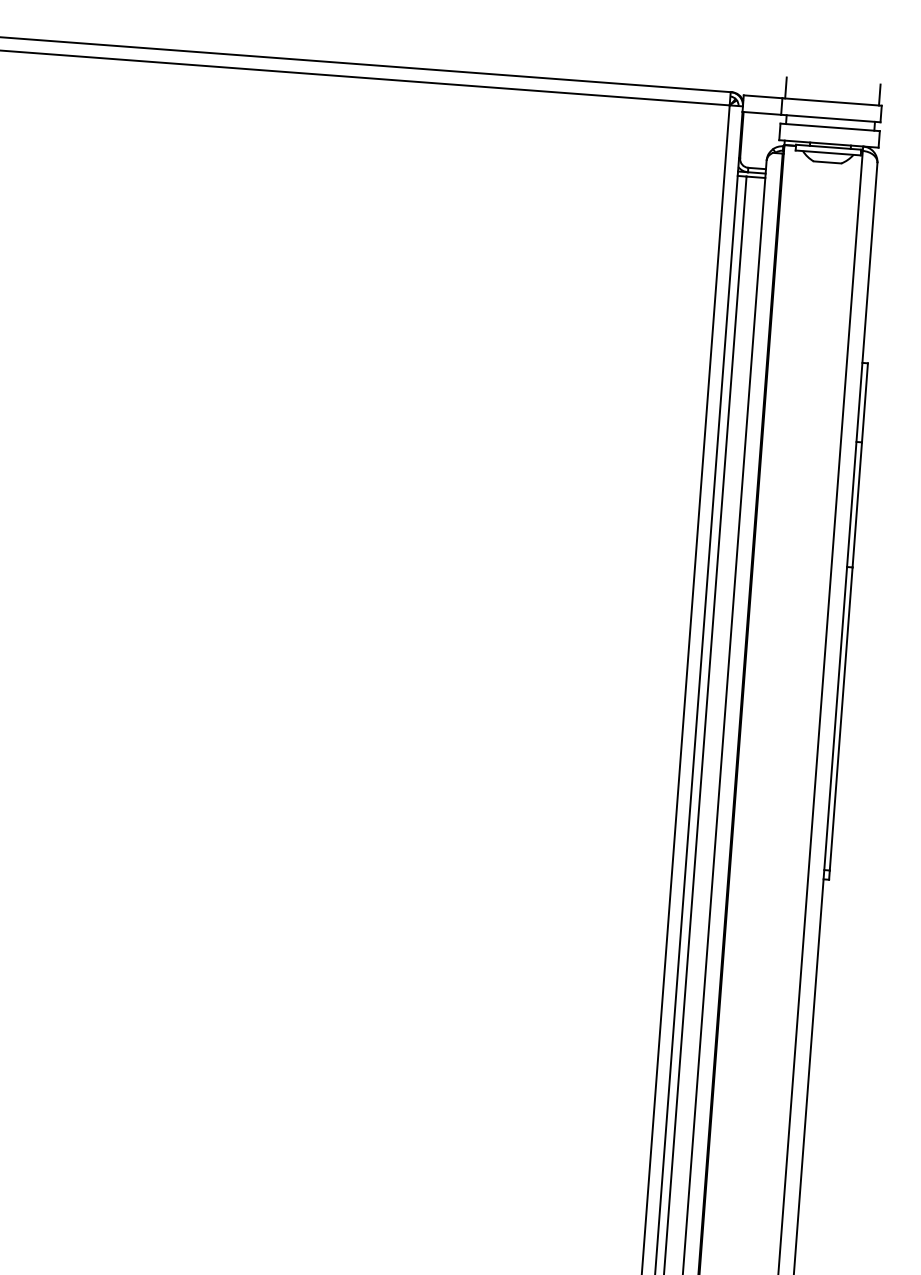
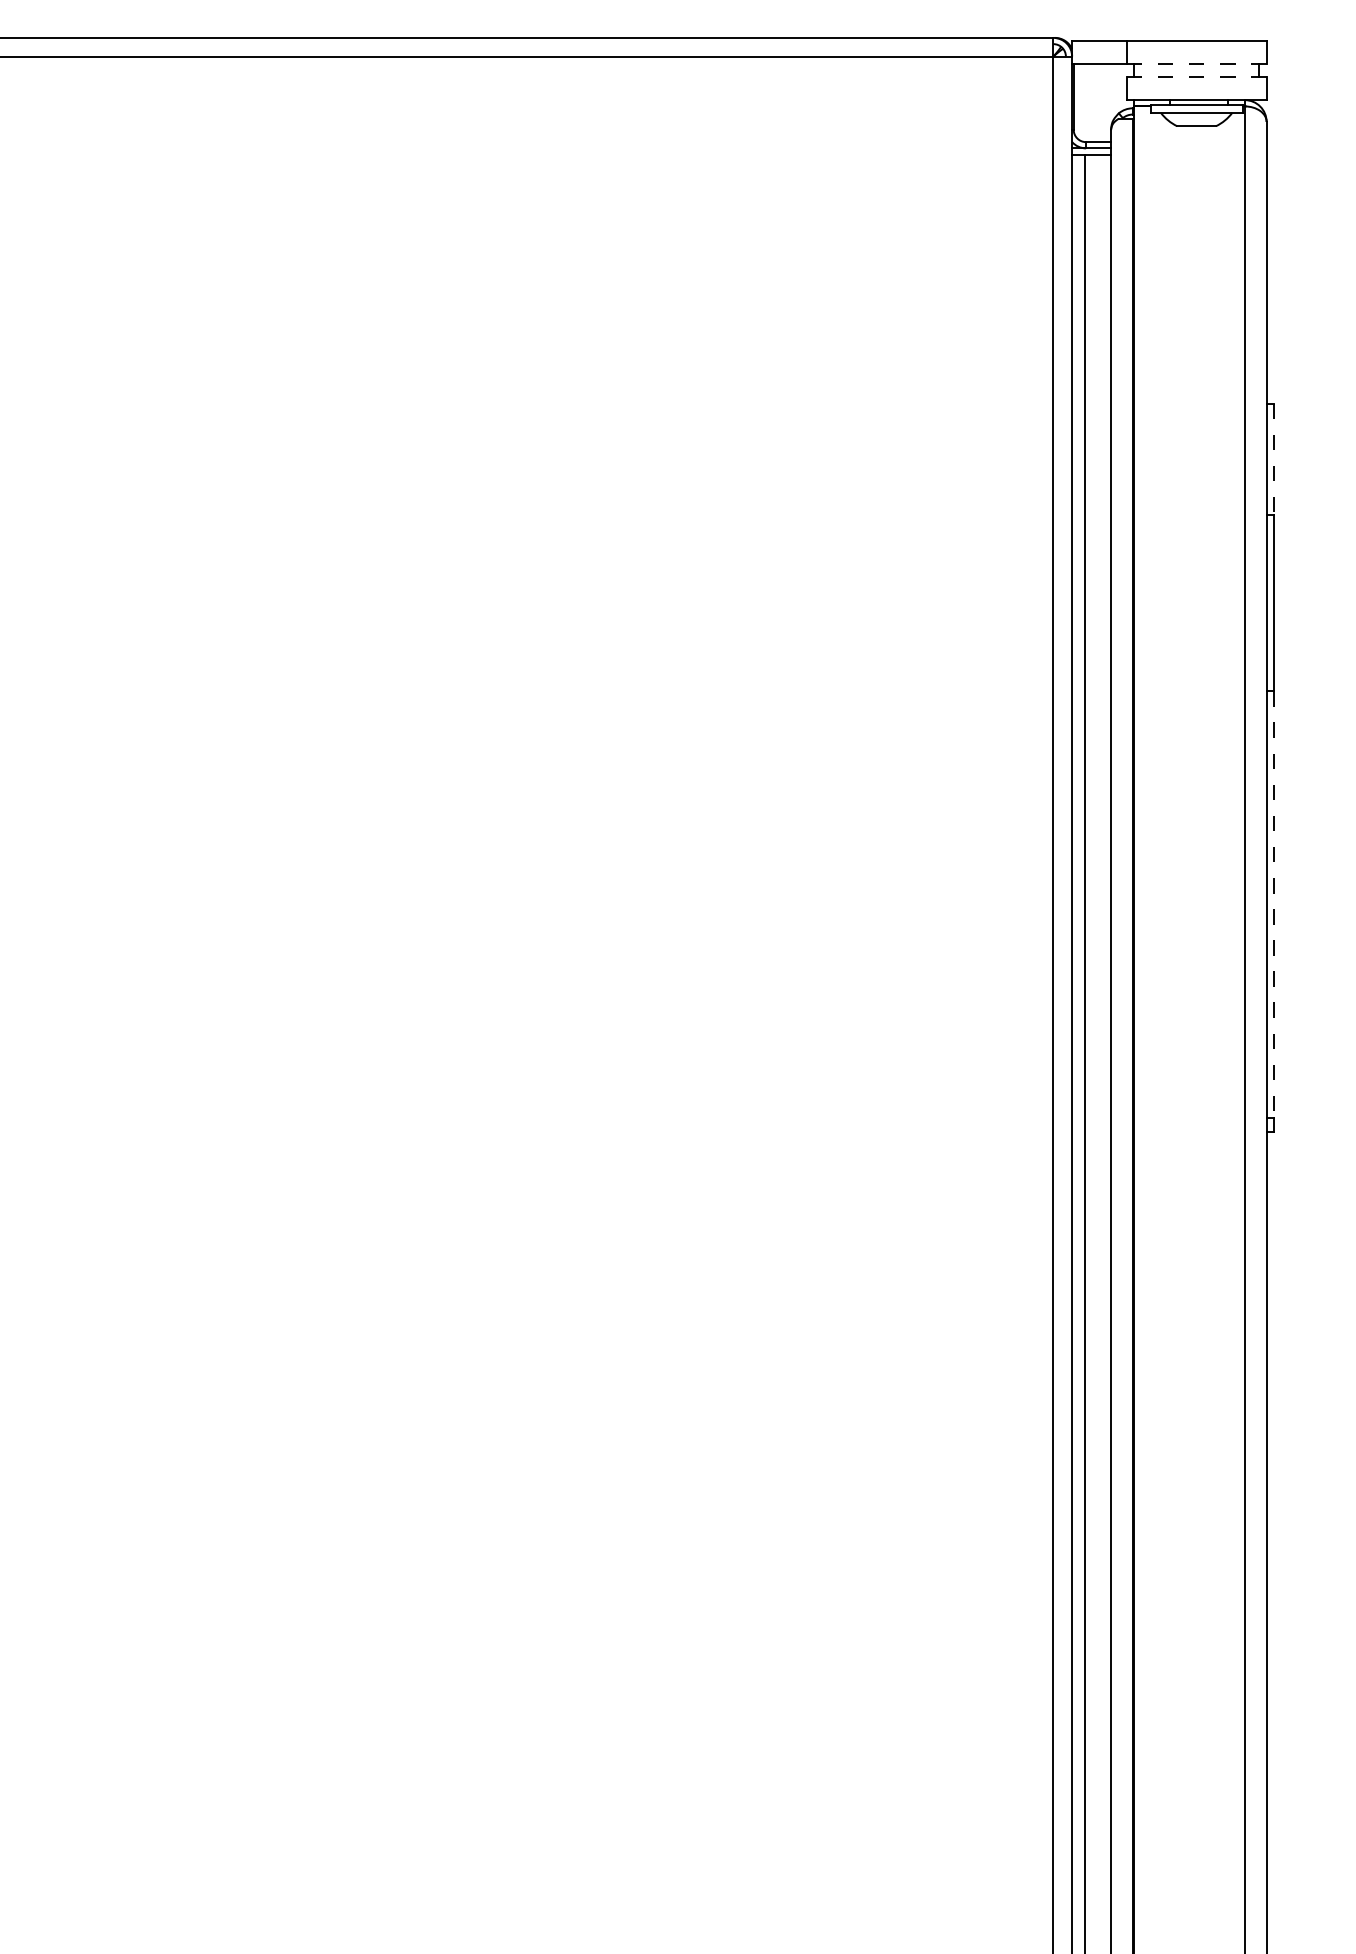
line: (785, 88) -> (1130, 26), removed
line: (879, 95) -> (1262, 26), removed
line: (830, 118) -> (1196, 64), solid -> dashed
line: (830, 127) -> (1196, 76), solid -> dashed
line: (865, 403) -> (1274, 459), solid -> dashed
line: (841, 718) -> (1274, 904), solid -> dashed

